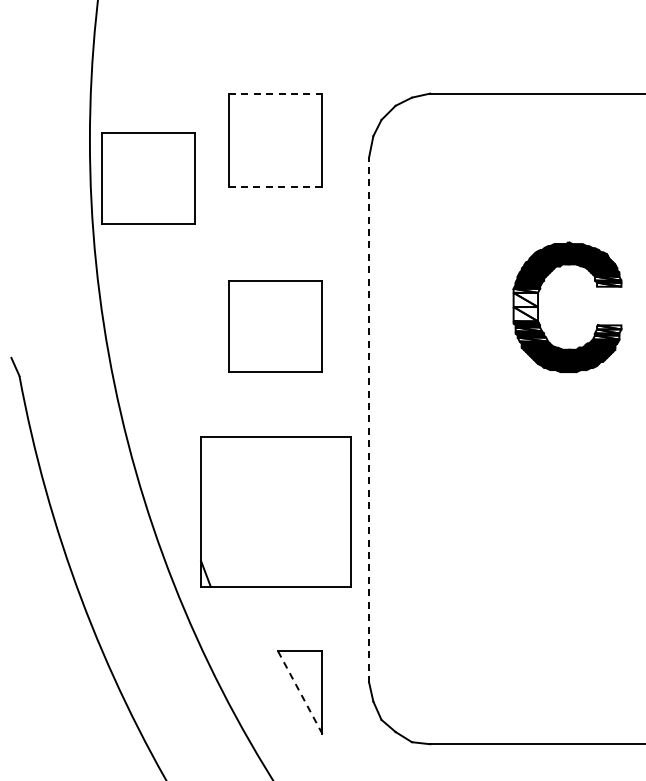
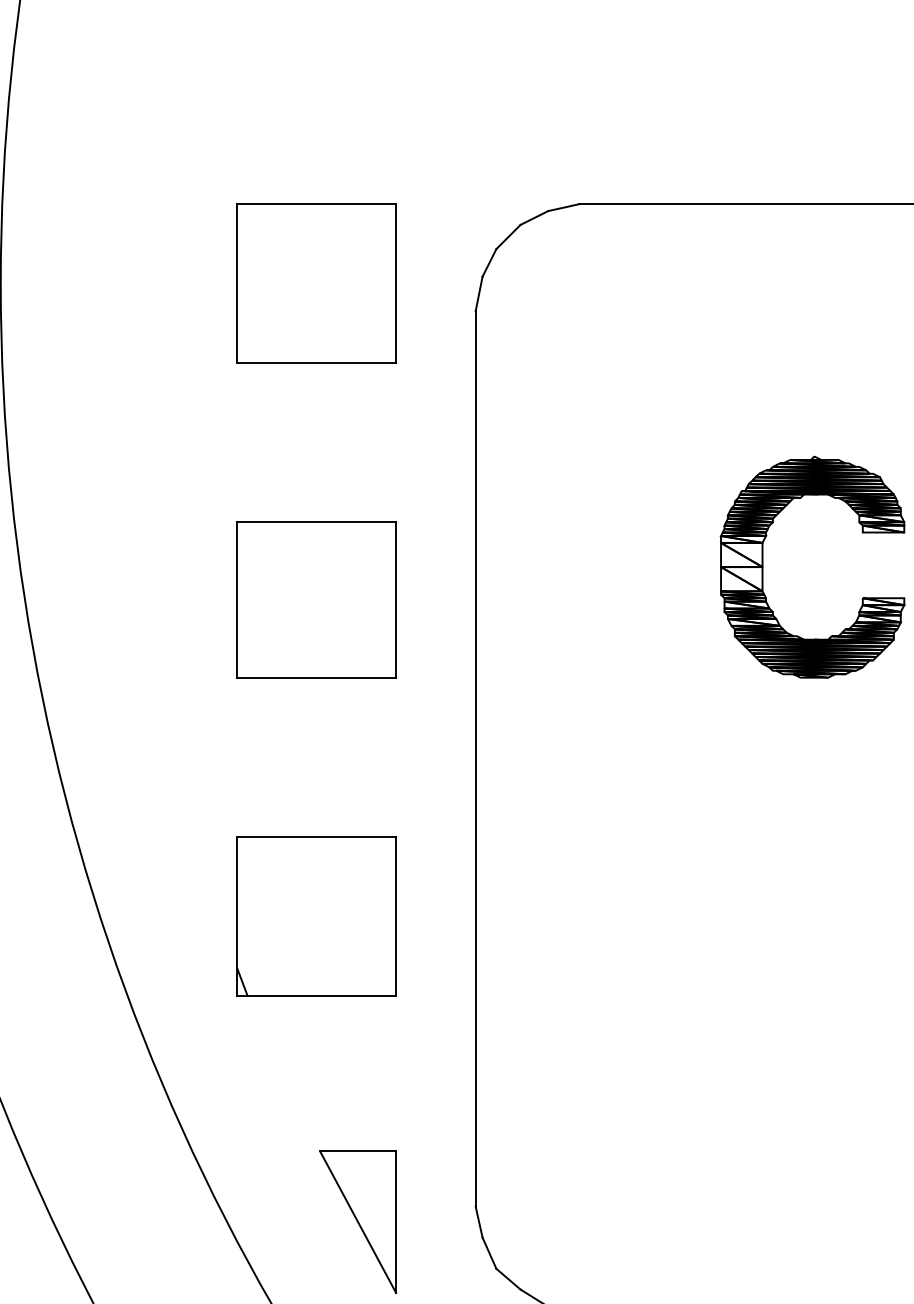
line: (275, 93) -> (316, 204), dashed -> solid
part: (148, 178) -> (100, 348), removed
line: (275, 187) -> (316, 363), dashed -> solid
line: (369, 419) -> (476, 758), dashed -> solid
part: (275, 512) -> (316, 916), size x0.62
line: (299, 691) -> (357, 1220), dashed -> solid

